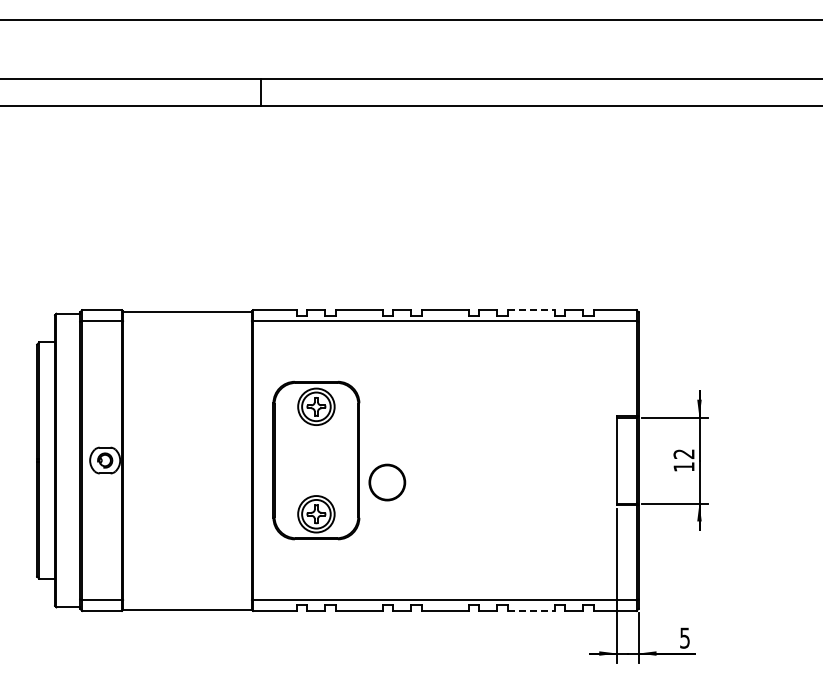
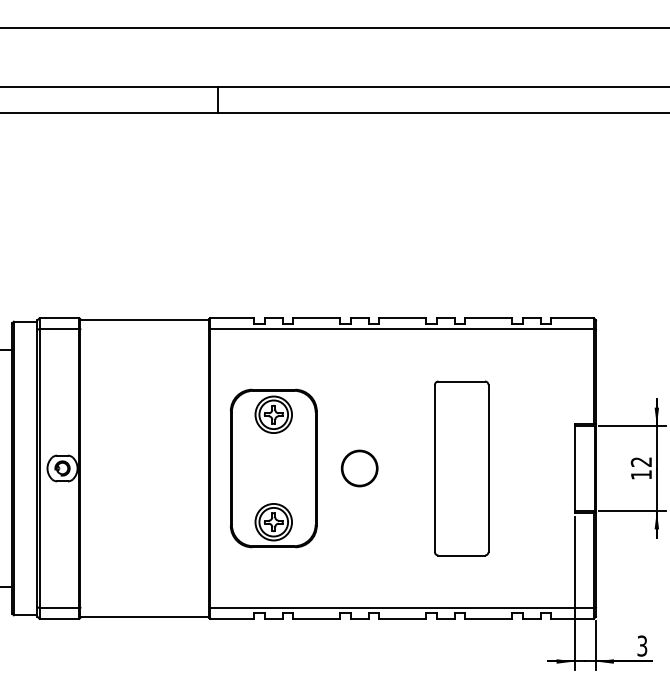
line: (531, 310) -> (488, 318), dashed -> solid
part: (504, 460) -> (461, 468), added
part: (387, 482) -> (359, 468), moved
line: (531, 610) -> (488, 618), dashed -> solid
text: (684, 637) -> (641, 645), 5 -> 3

